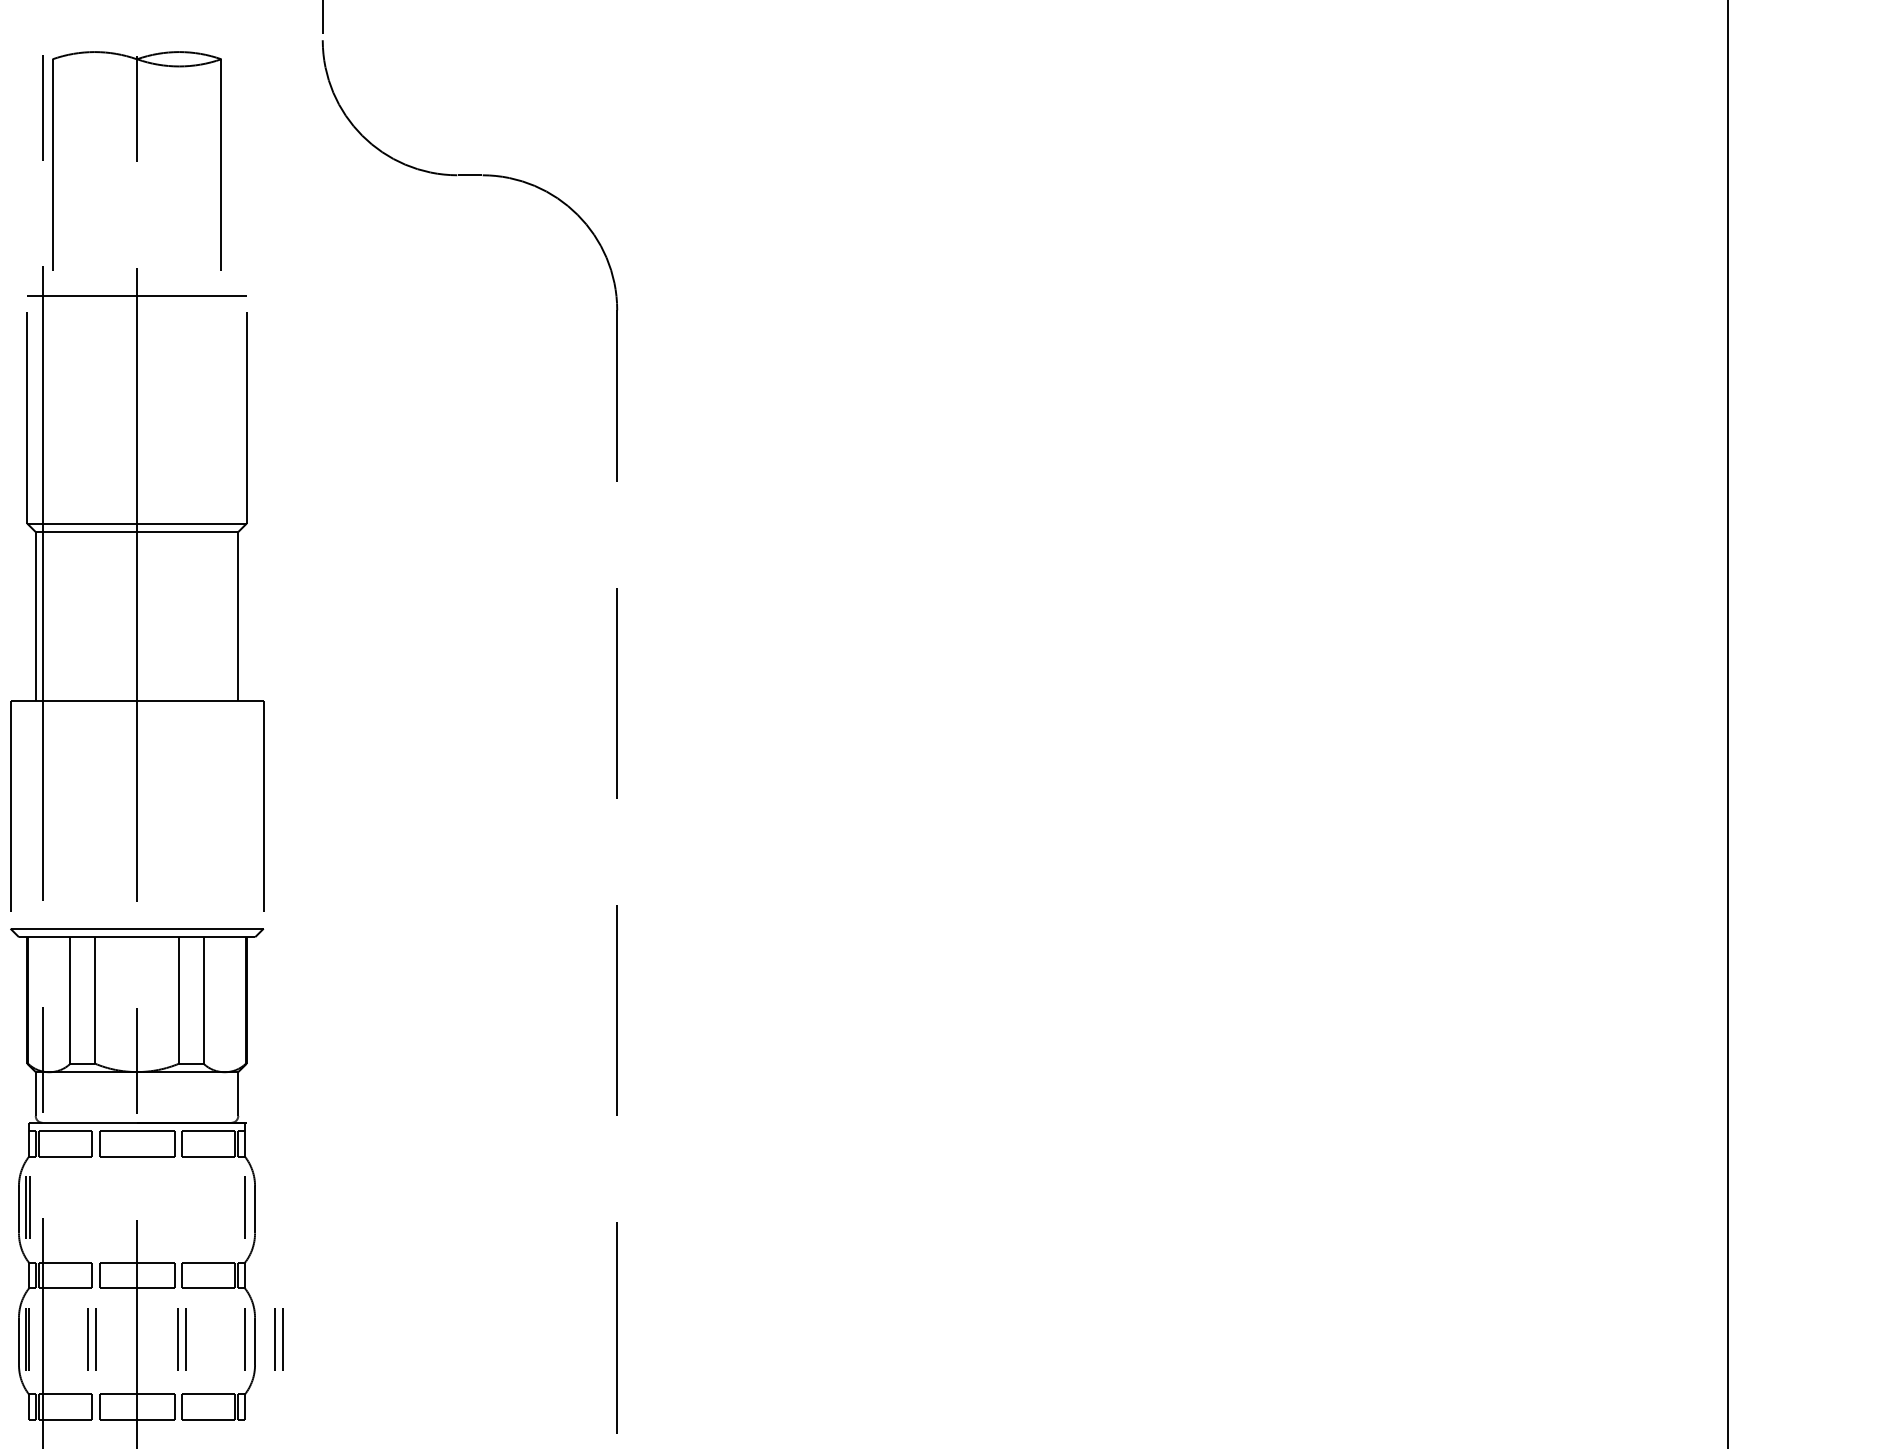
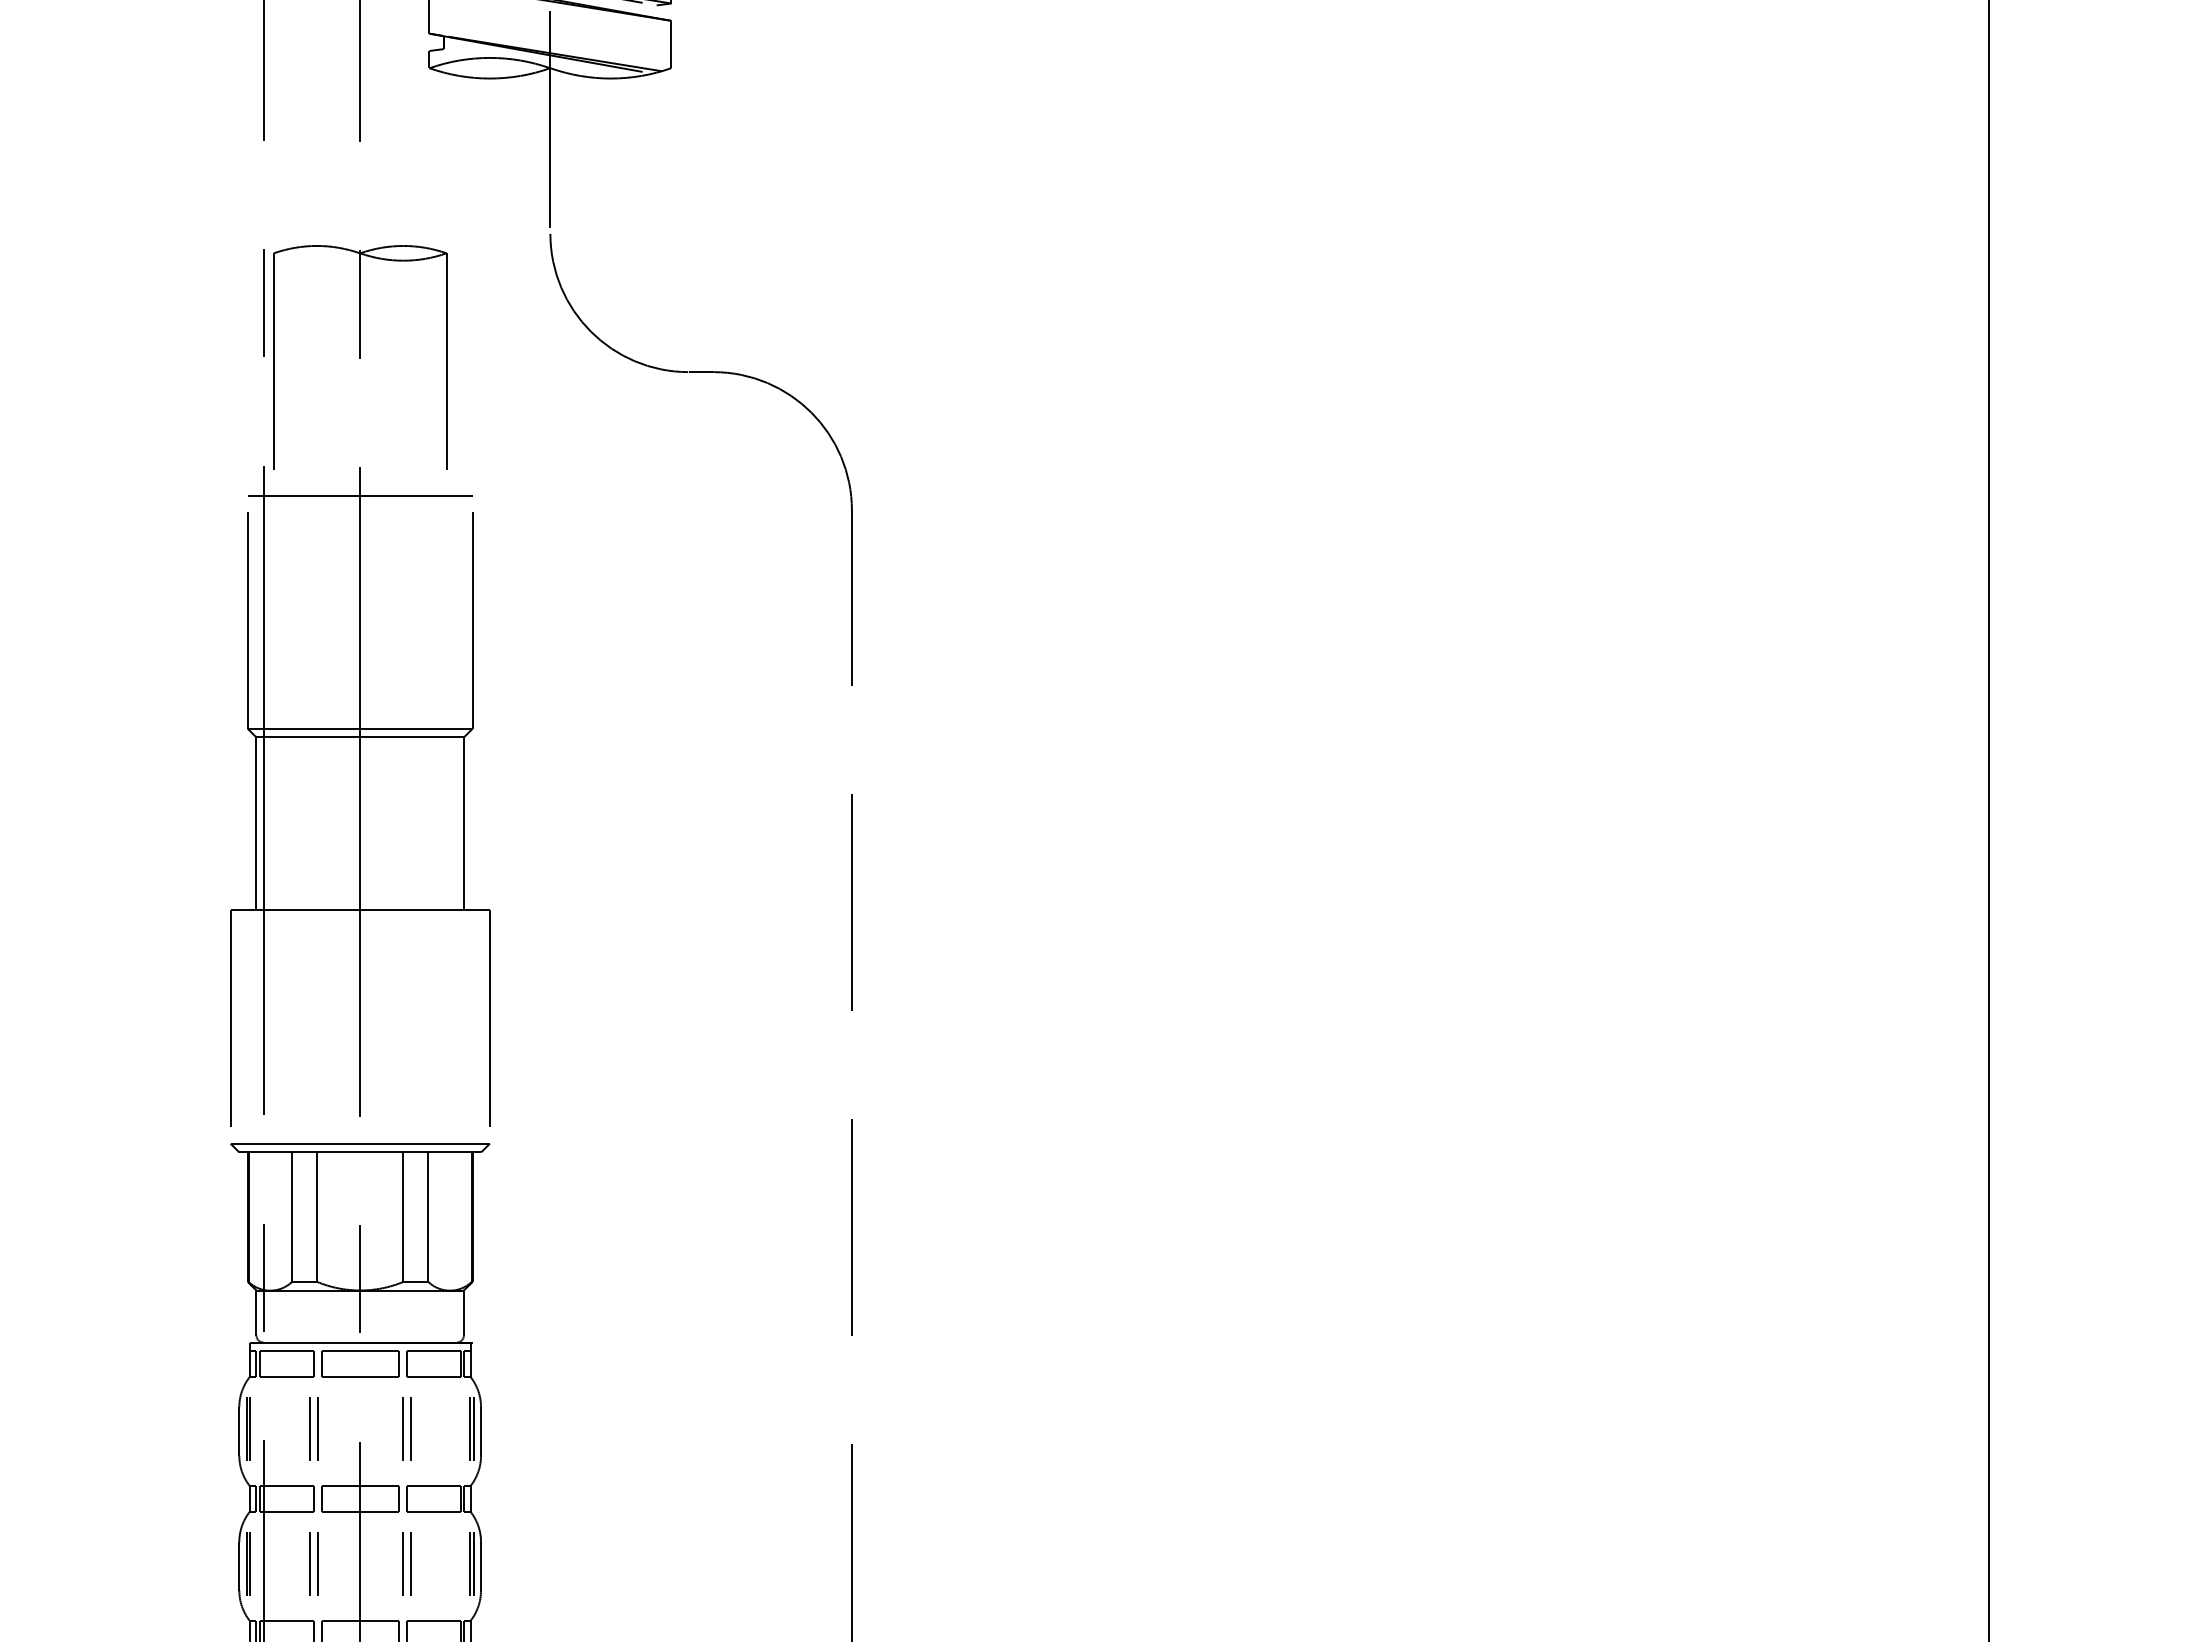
line: (88, 1207) -> (310, 1429), added
line: (95, 1207) -> (317, 1429), added
line: (178, 1207) -> (402, 1429), added
line: (186, 1207) -> (410, 1429), added
line: (247, 1207) -> (473, 1429), added
part: (278, 1338) -> (505, 1563), removed
line: (247, 1339) -> (473, 1564), added

